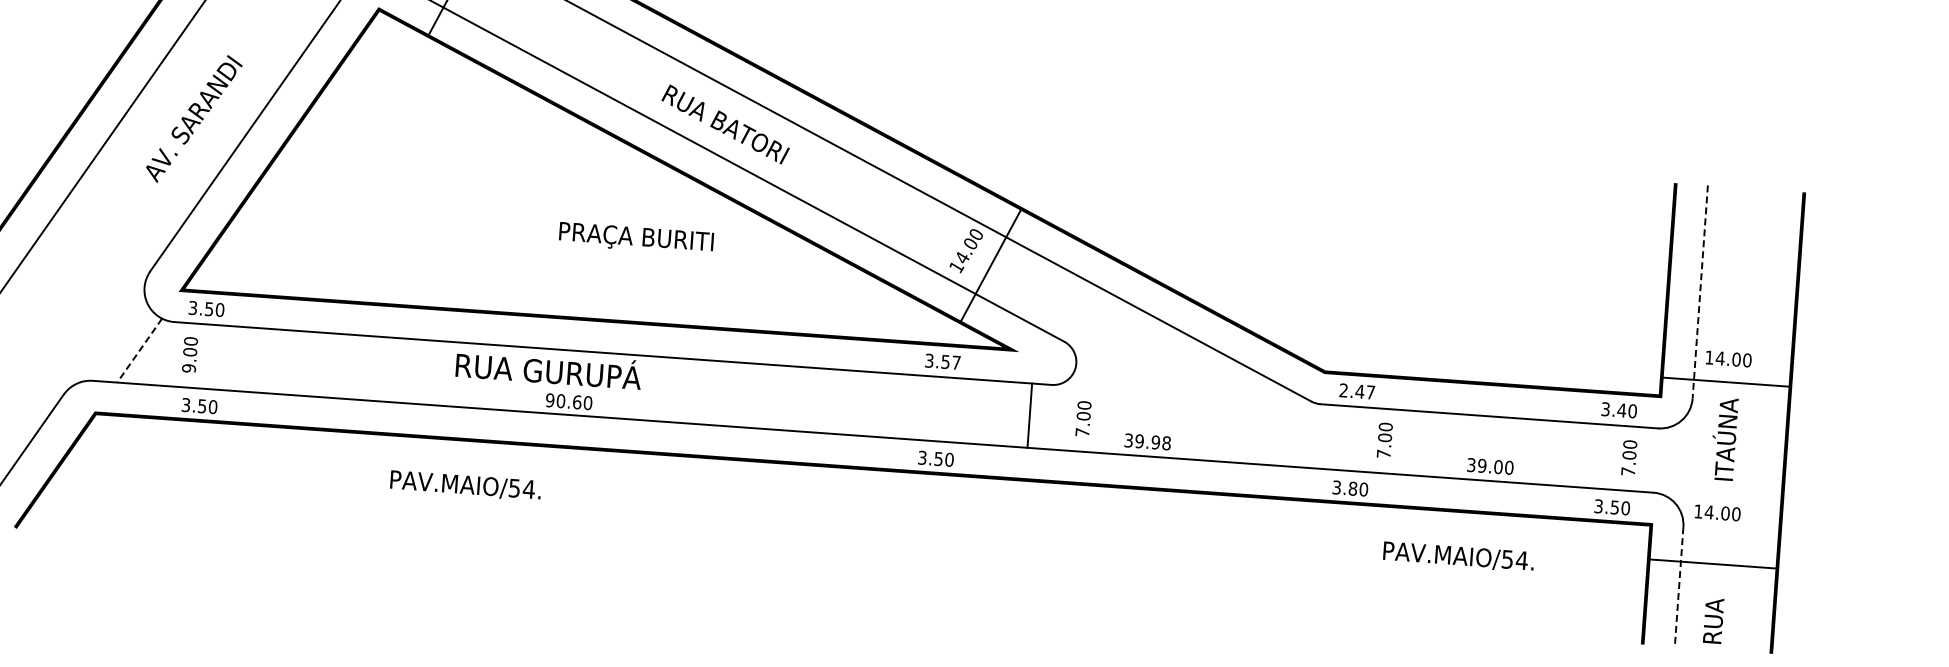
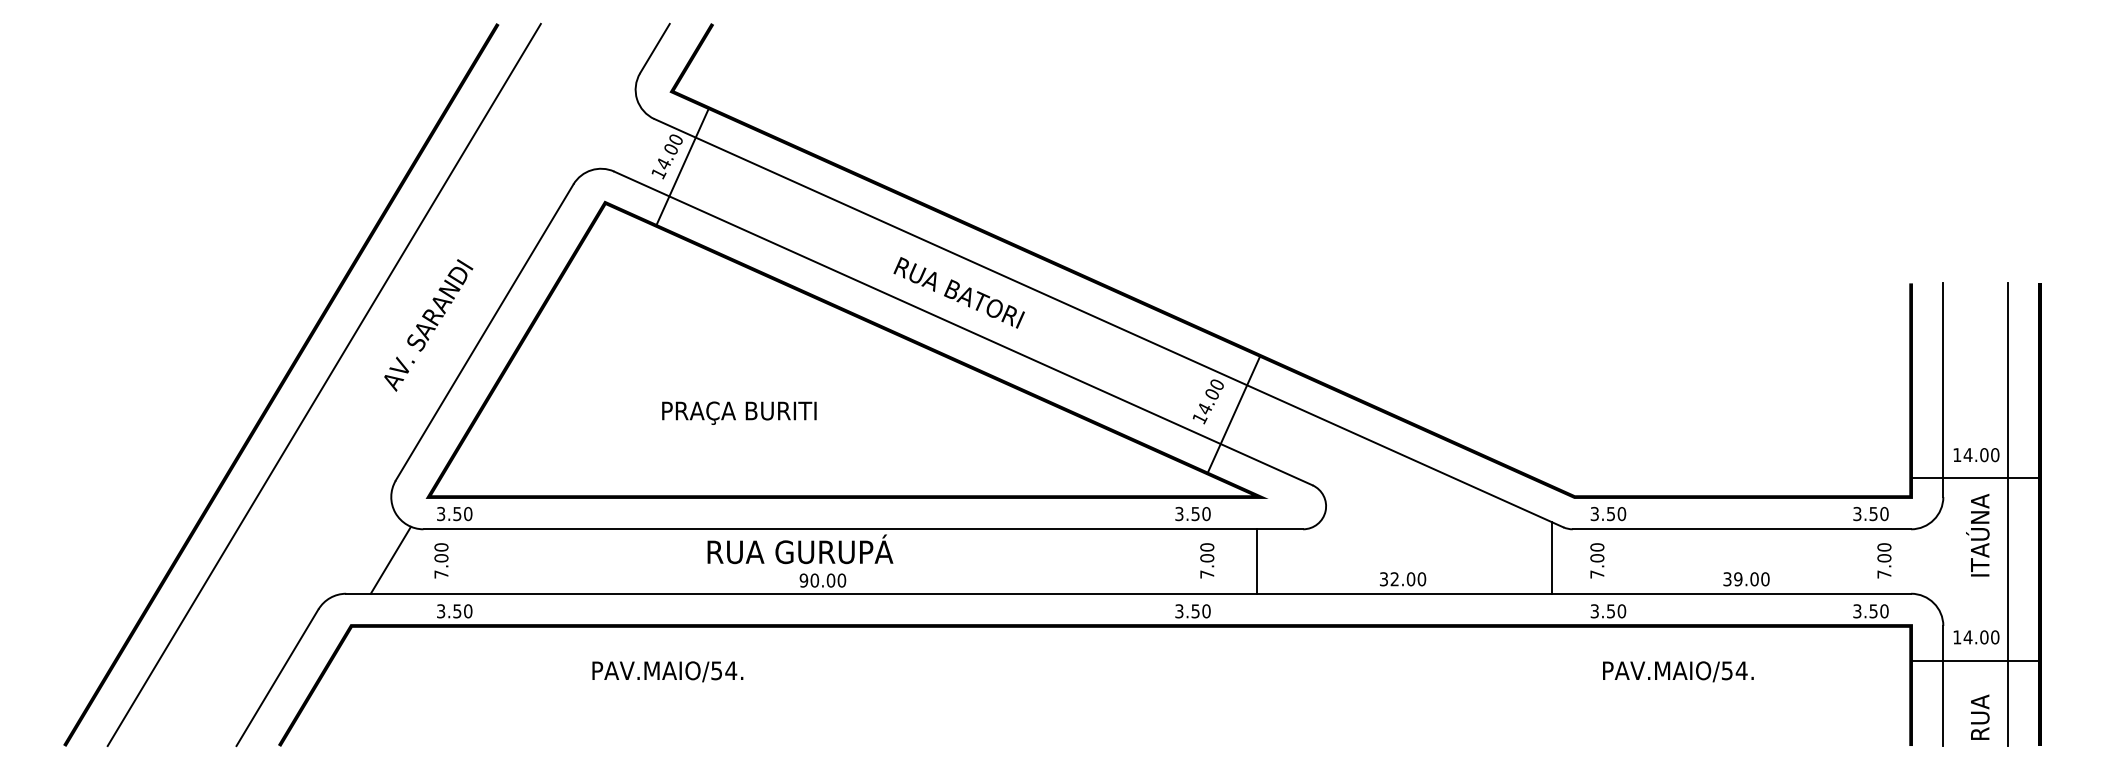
text: (636, 238) -> (739, 412), moved
line: (1700, 292) -> (1943, 390), dashed -> solid
line: (139, 350) -> (390, 560), dashed -> solid
text: (956, 362) -> (1206, 513), 3.57 -> 3.50
text: (189, 368) -> (441, 574), 9.00 -> 7.00
text: (1357, 392) -> (1608, 514), 2.47 -> 3.50
text: (577, 402) -> (831, 580), 90.60 -> 90.00
text: (1621, 410) -> (1873, 514), 3.40 -> 3.50
line: (1029, 415) -> (1257, 561), moved
text: (1083, 418) -> (1207, 560), moved
line: (1755, 420) -> (2007, 514), added
line: (1298, 430) -> (1552, 557), added
text: (1385, 440) -> (1597, 560), moved
text: (1153, 442) -> (1408, 579), 39.98 -> 32.00
text: (465, 485) -> (667, 671), moved
text: (1352, 488) -> (1610, 611), 3.80 -> 3.50
text: (1717, 513) -> (1976, 637), moved
text: (1458, 556) -> (1678, 671), moved
line: (1679, 587) -> (1943, 686), dashed -> solid

